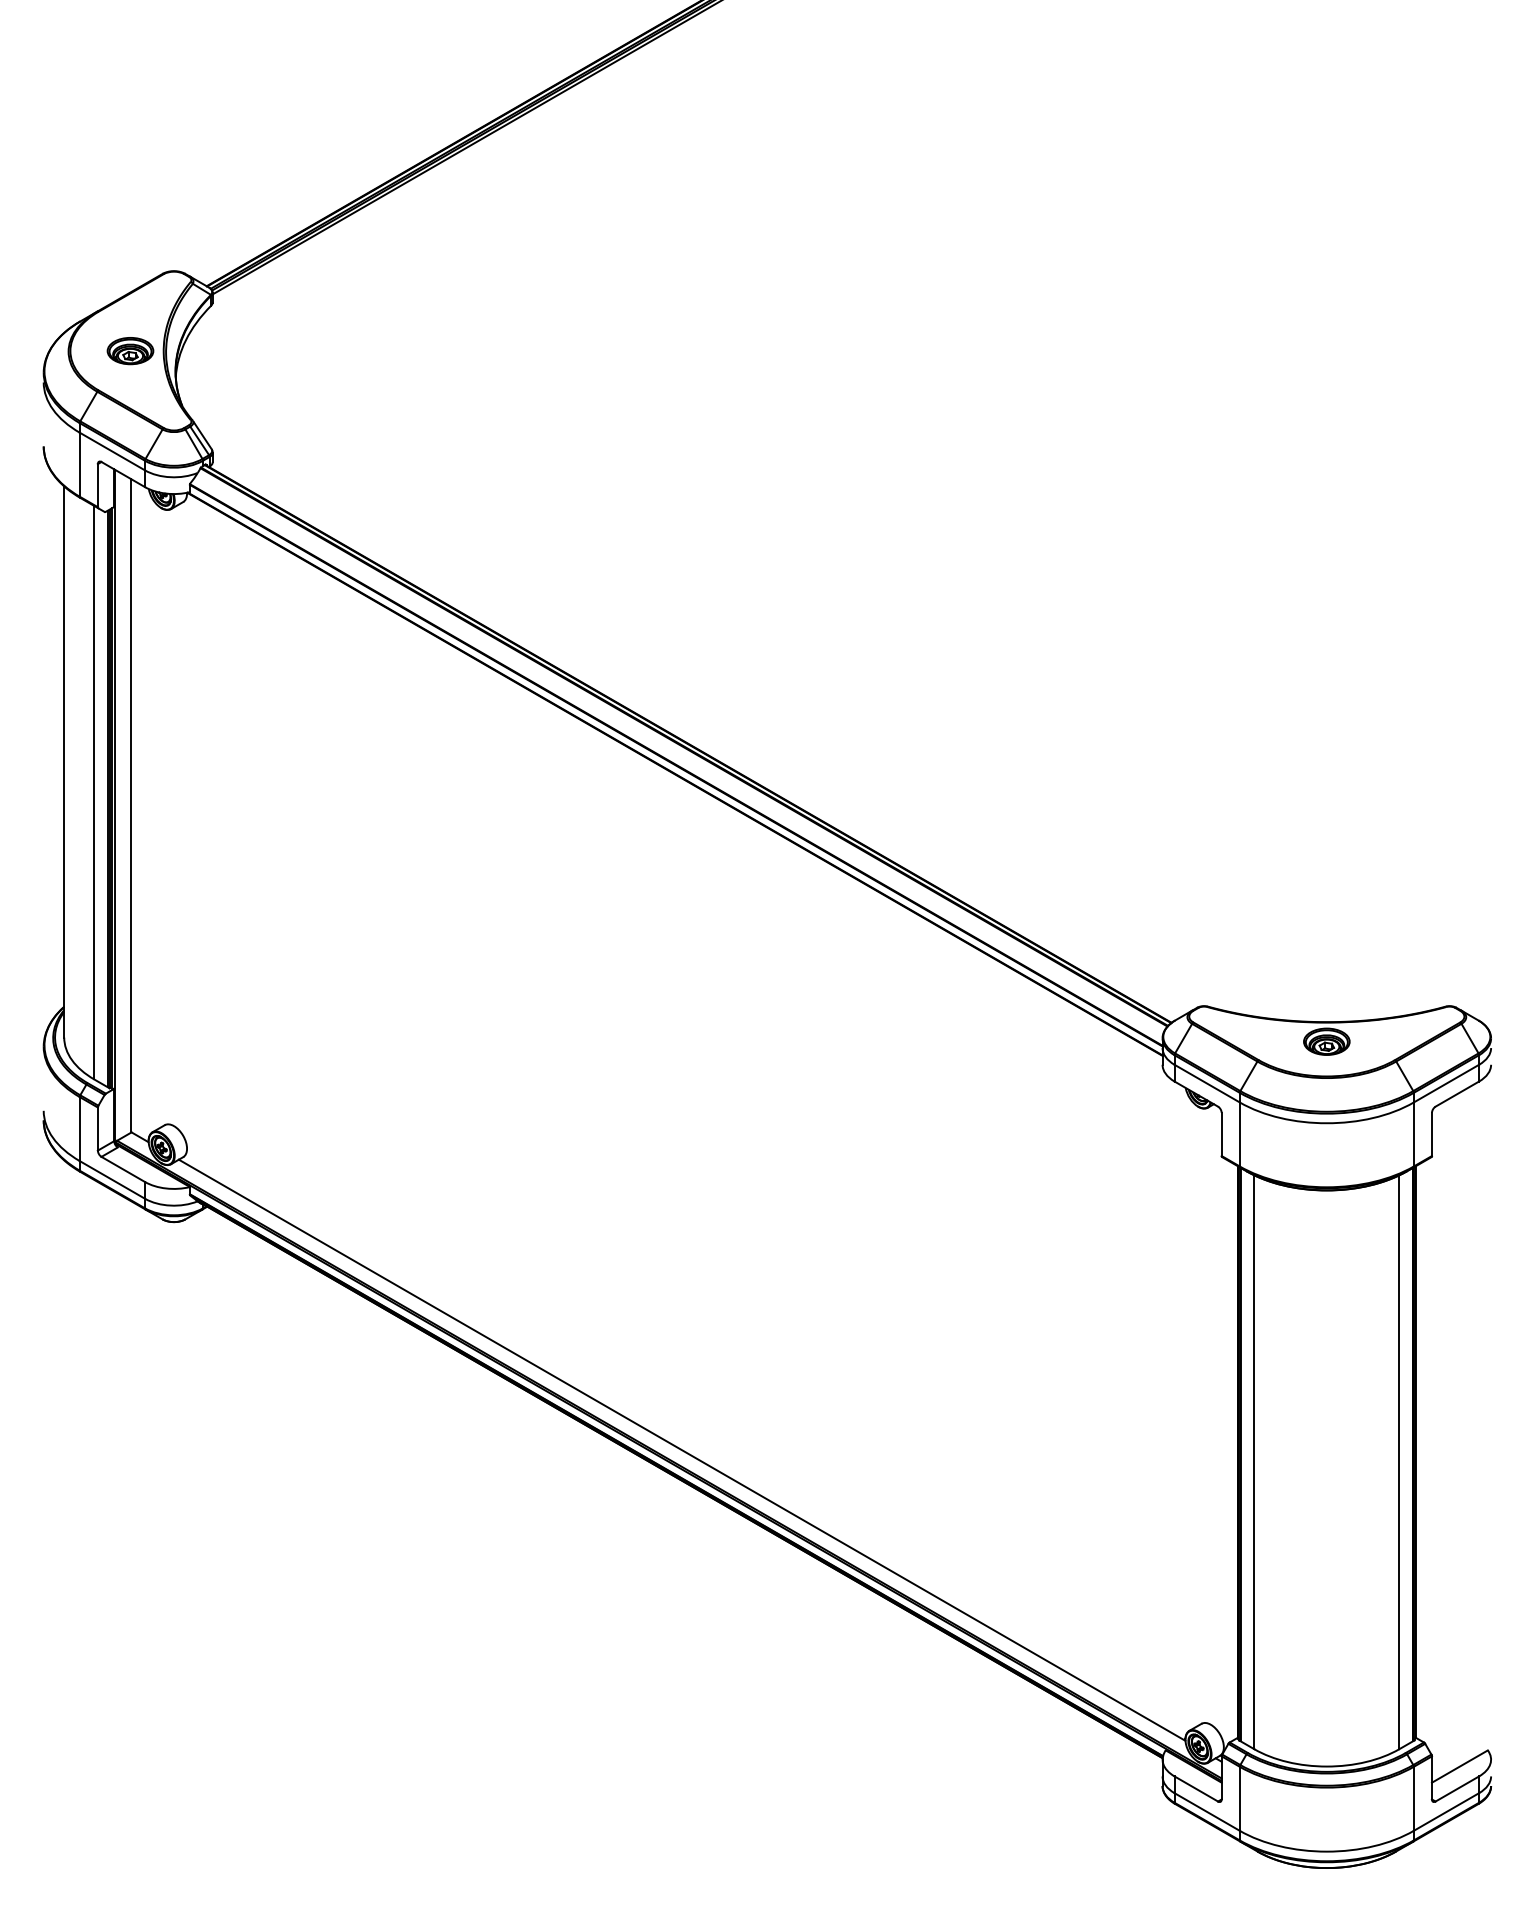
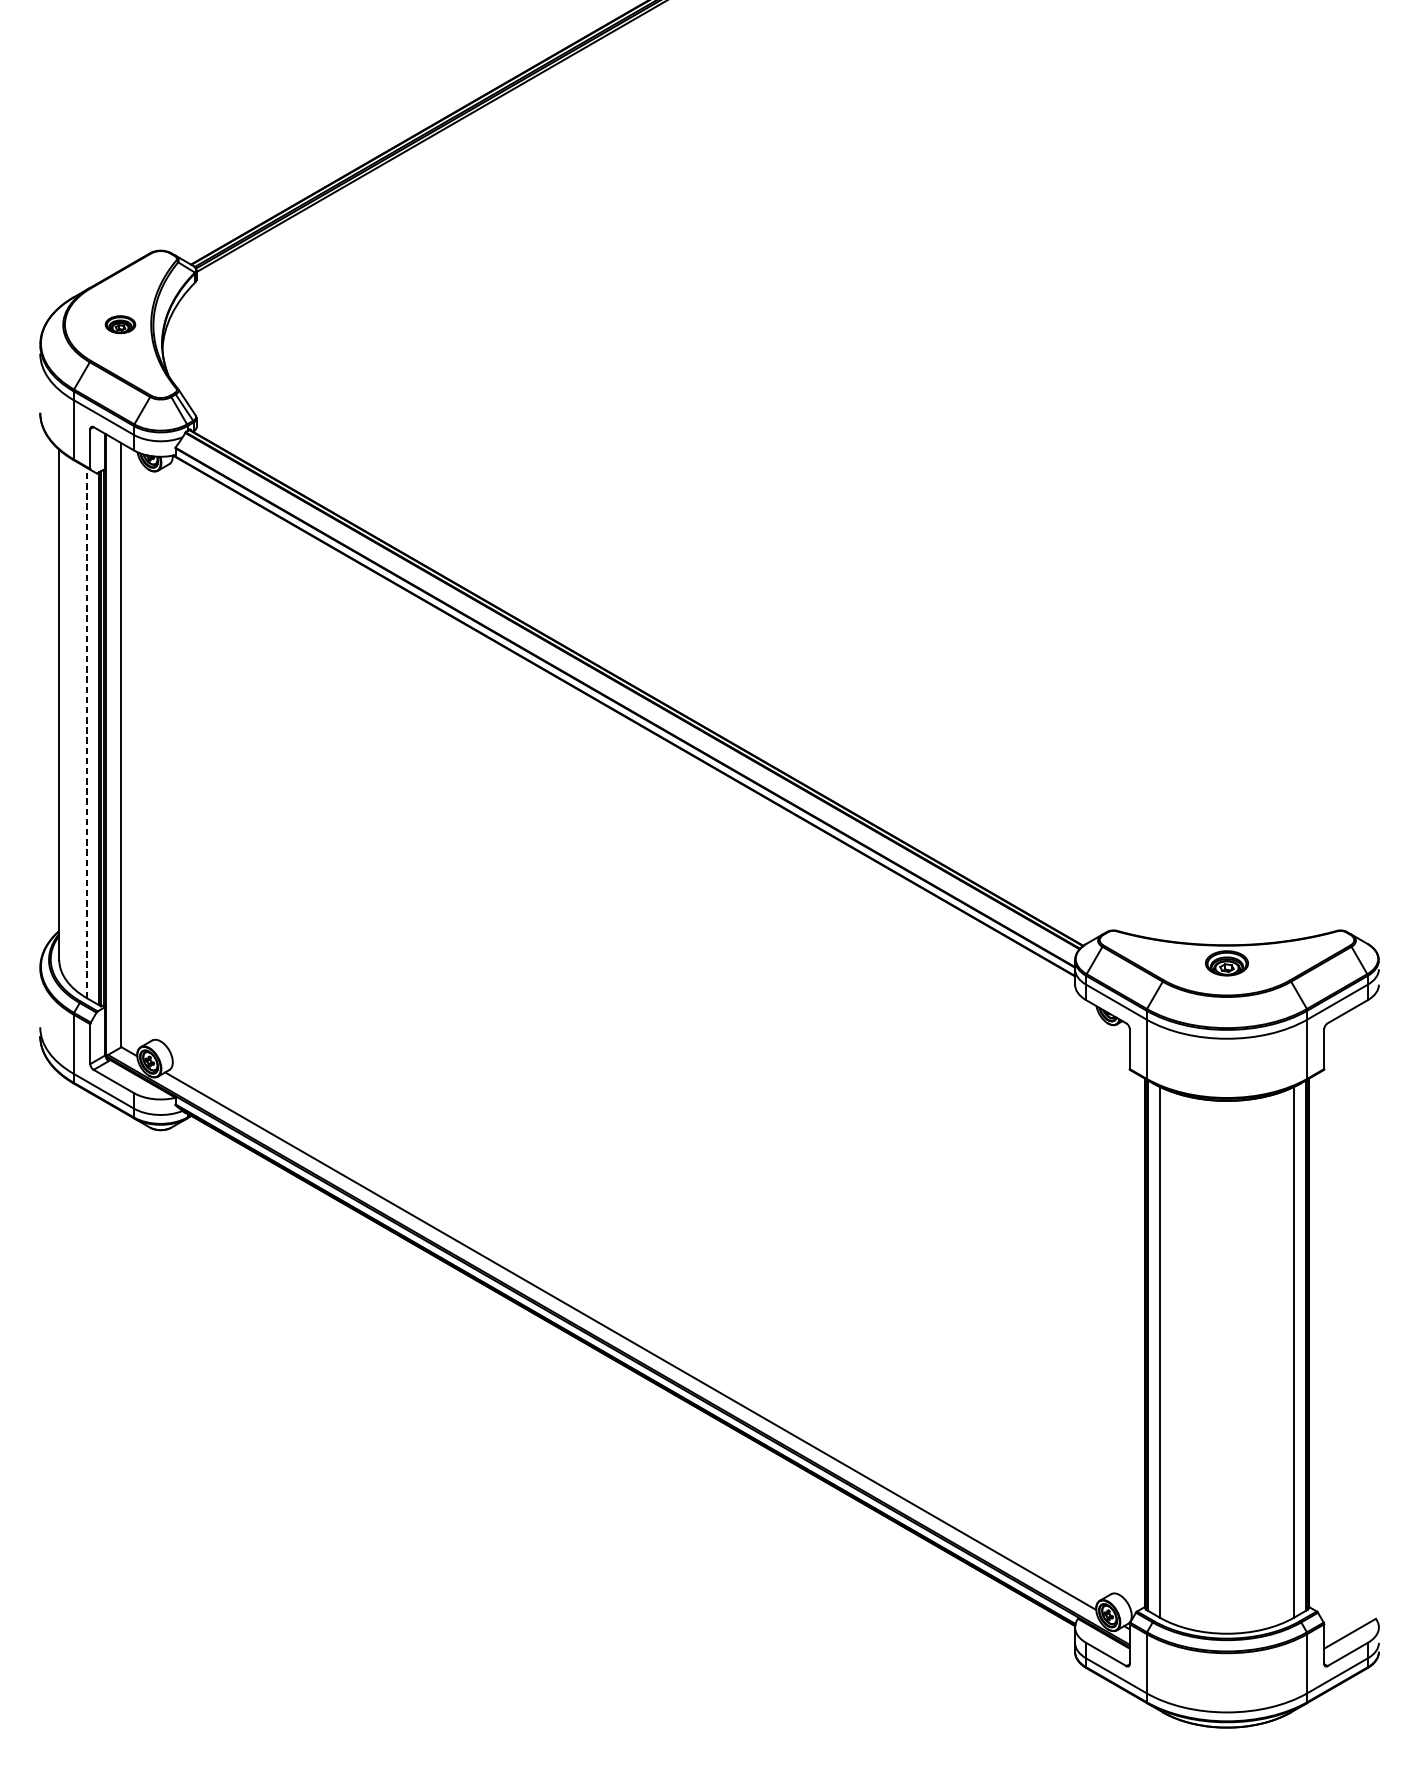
part: (130, 351) -> (120, 324), size x0.7
line: (94, 792) -> (87, 732), solid -> dashed

